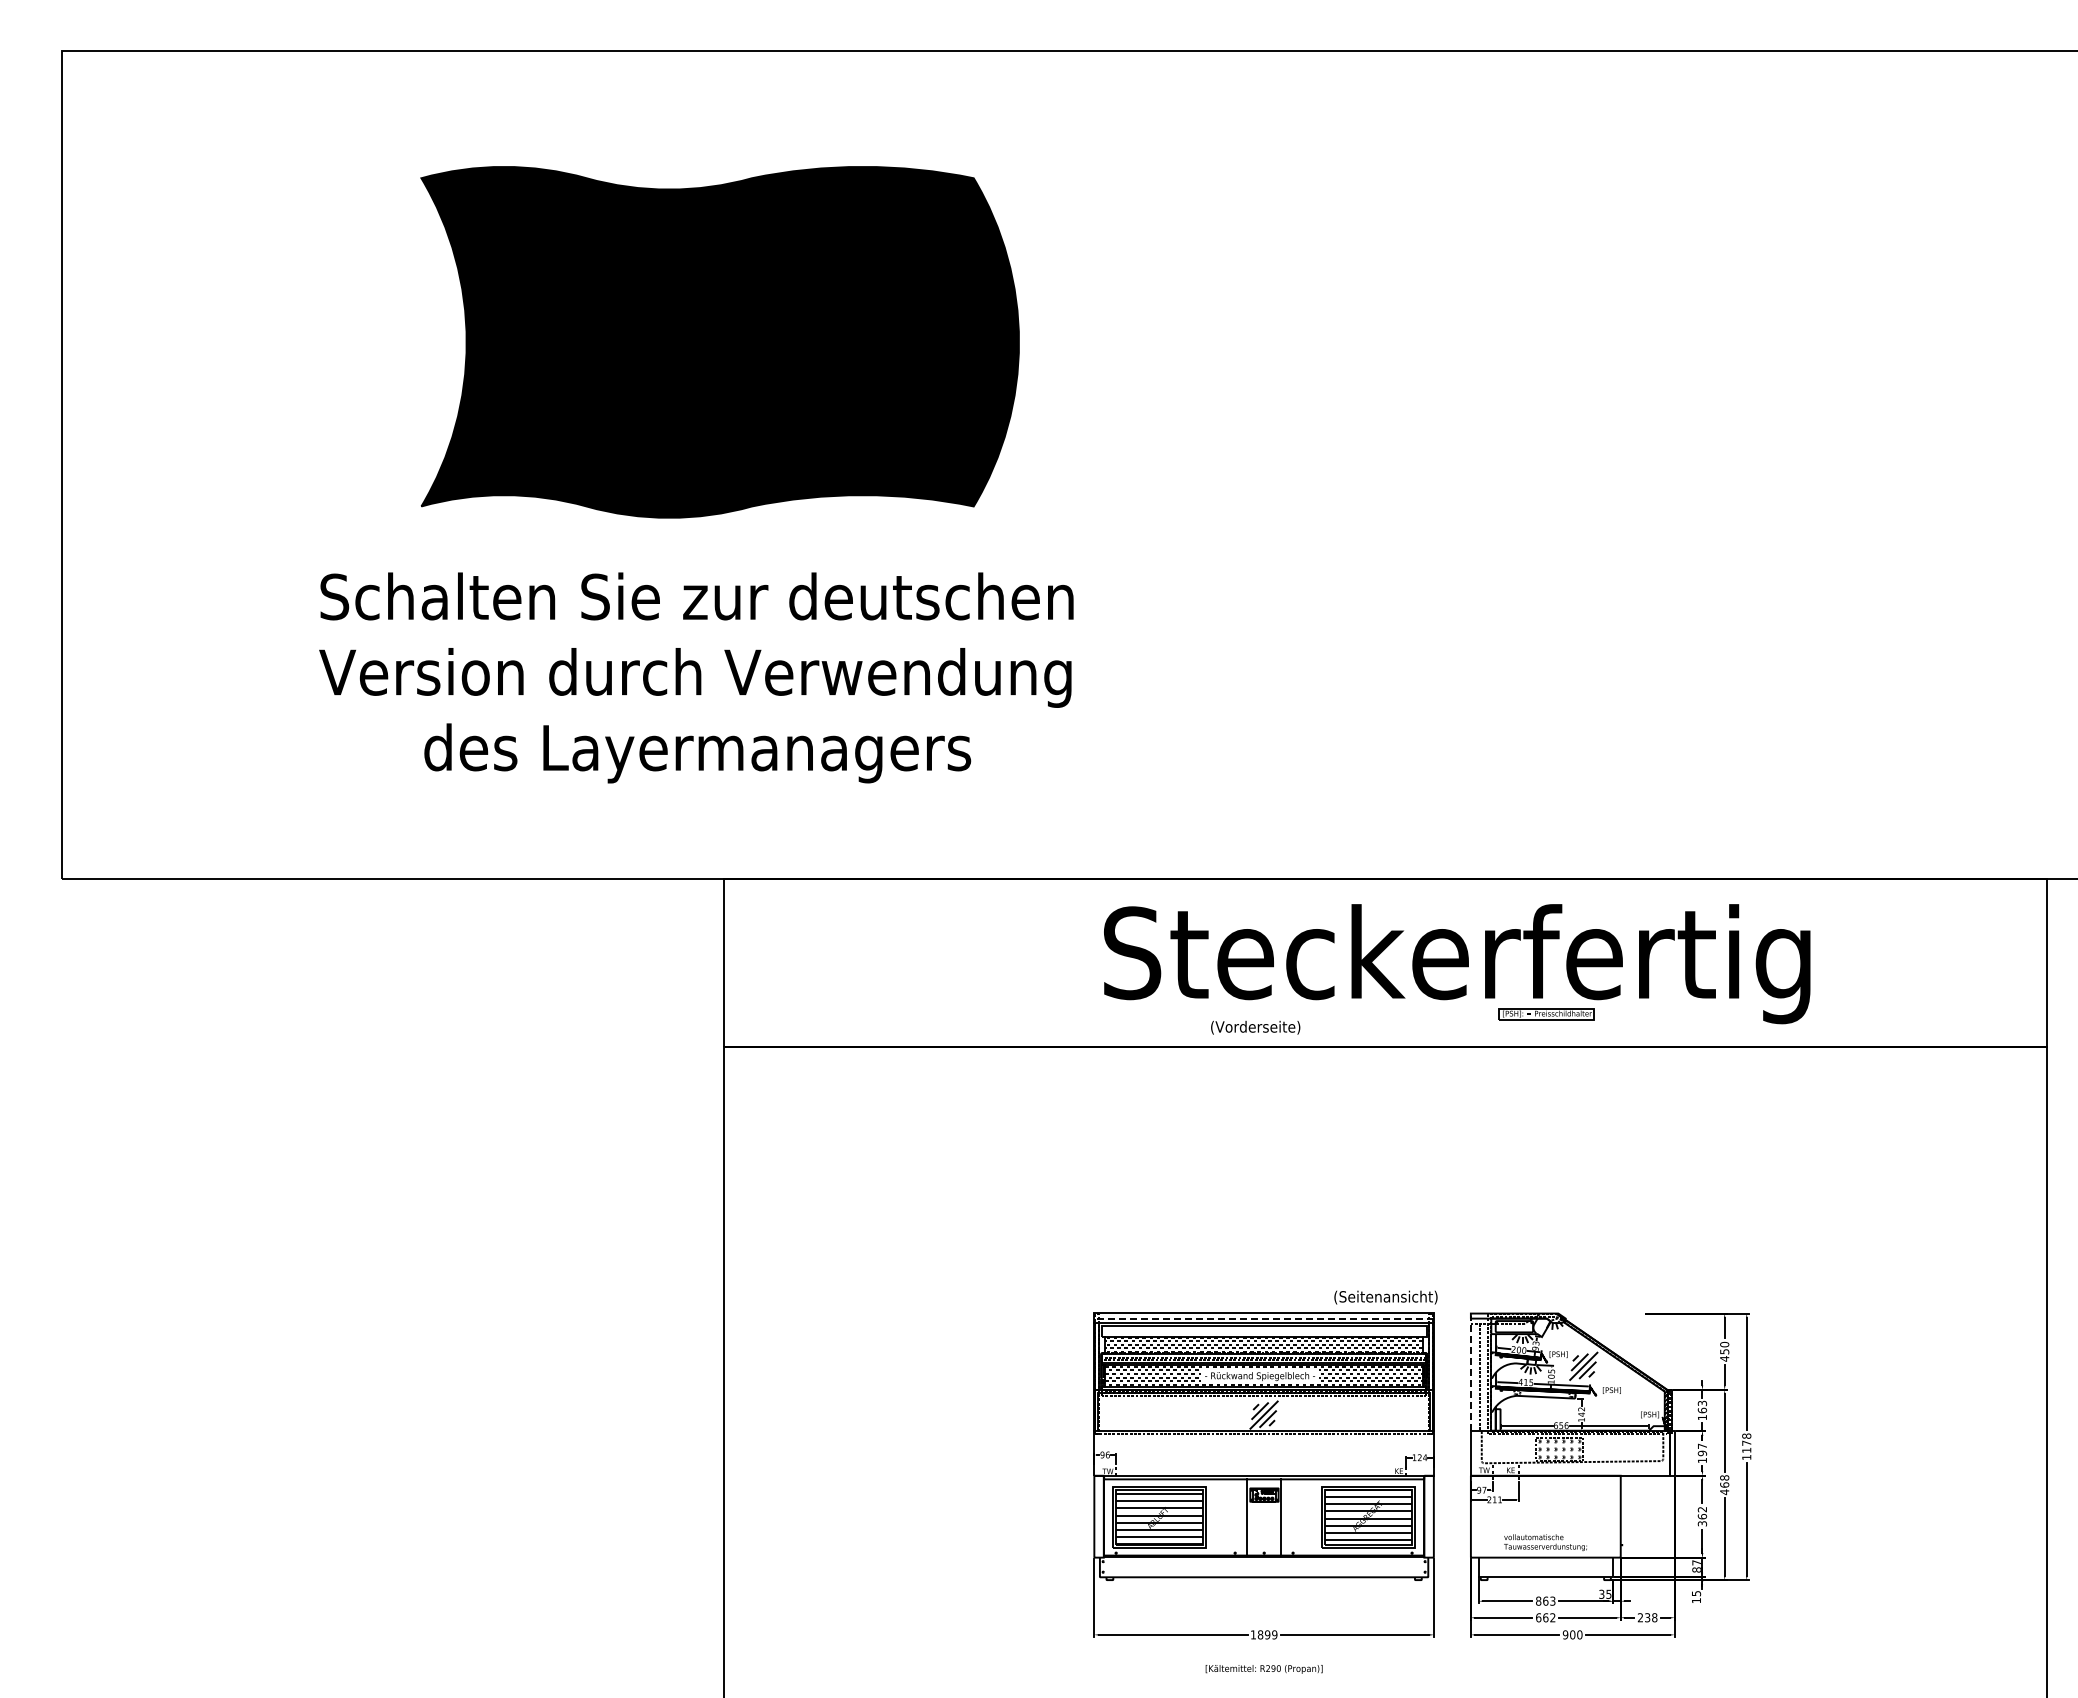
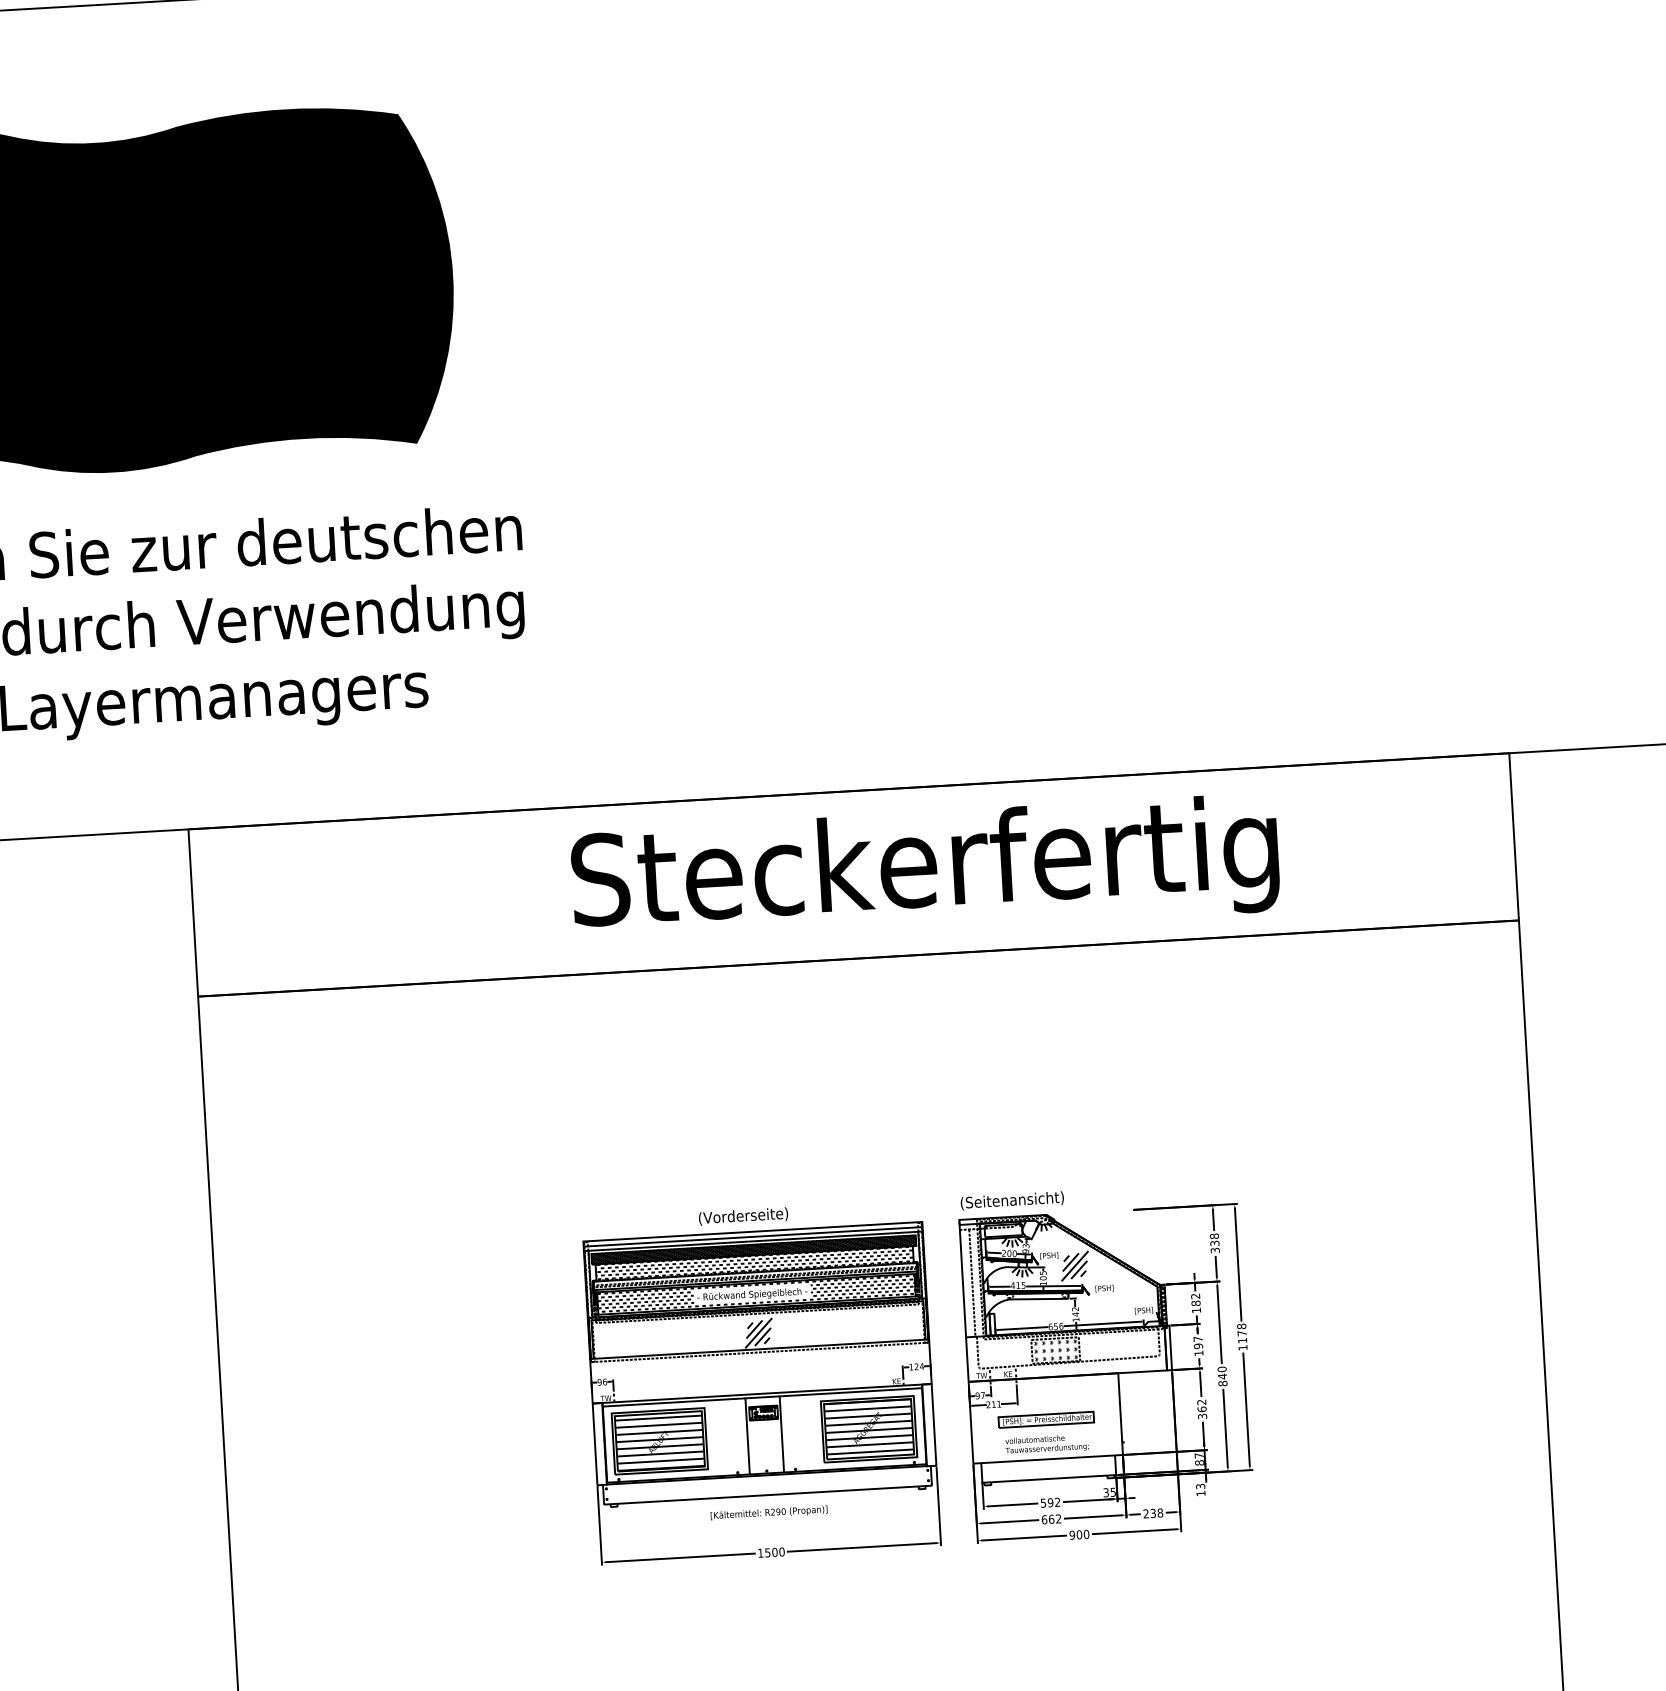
part: (1546, 1014) -> (1046, 1420), moved
text: (1255, 1027) -> (743, 1216), moved
text: (1385, 1297) -> (1011, 1200), moved
line: (1264, 1318) -> (753, 1236), dashed -> solid
hatch: (1263, 1331) -> (753, 1249), added
text: (1724, 1351) -> (1214, 1243), 450 -> 338
line: (1470, 1373) -> (962, 1279), dashed -> solid
text: (1702, 1406) -> (1195, 1299), 163 -> 182
text: (1724, 1485) -> (1222, 1376), 468 -> 840
text: (1695, 1593) -> (1199, 1486), 15 -> 13
text: (1545, 1600) -> (1050, 1502), 863 -> 592
text: (1267, 1634) -> (774, 1552), 1899 -> 1500
text: (1263, 1669) -> (768, 1513), moved

